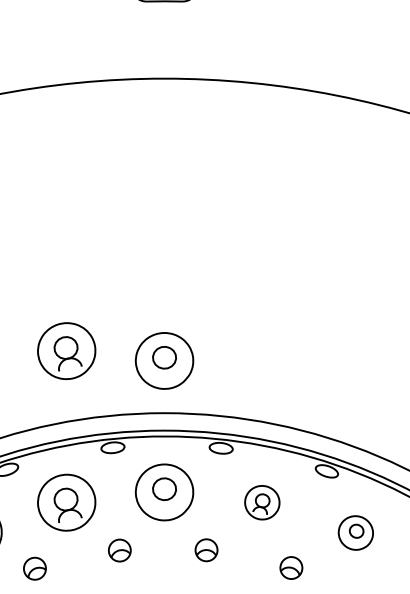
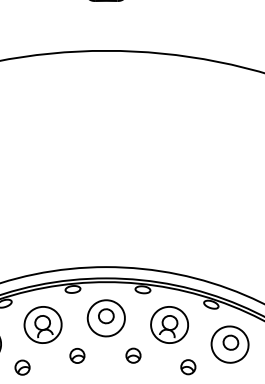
part: (65, 350) -> (42, 226), removed
part: (163, 361) -> (105, 233), removed
part: (262, 501) -> (169, 324), size x1.67
part: (355, 532) -> (229, 344), size x1.67

